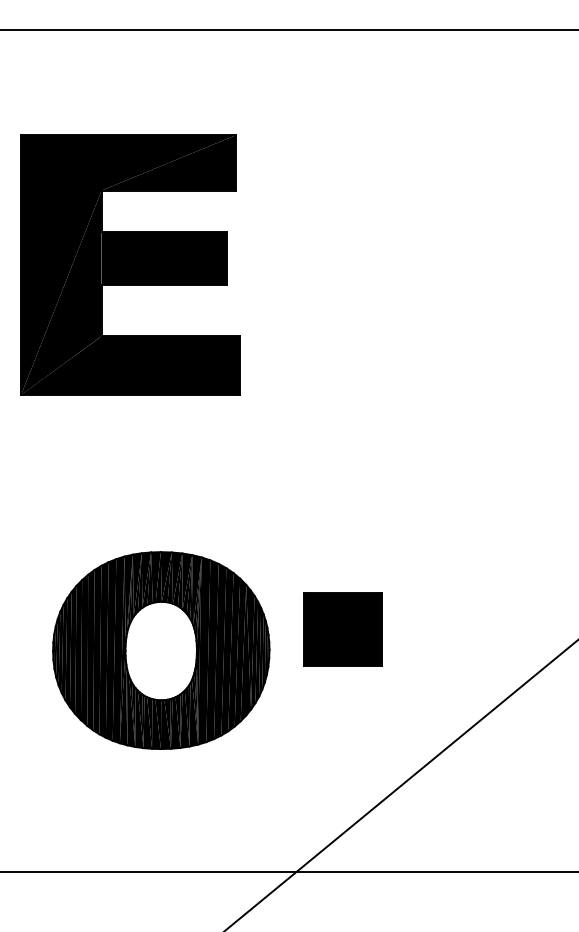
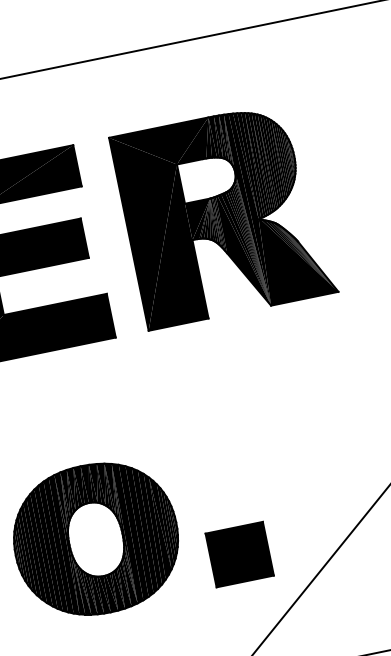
part: (412, 265) -> (223, 215), added
part: (342, 629) -> (239, 554), moved

